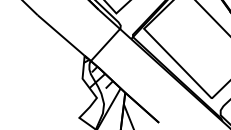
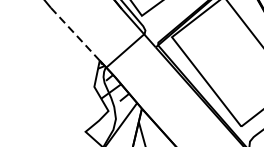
line: (61, 35) -> (75, 34), solid -> dashed

